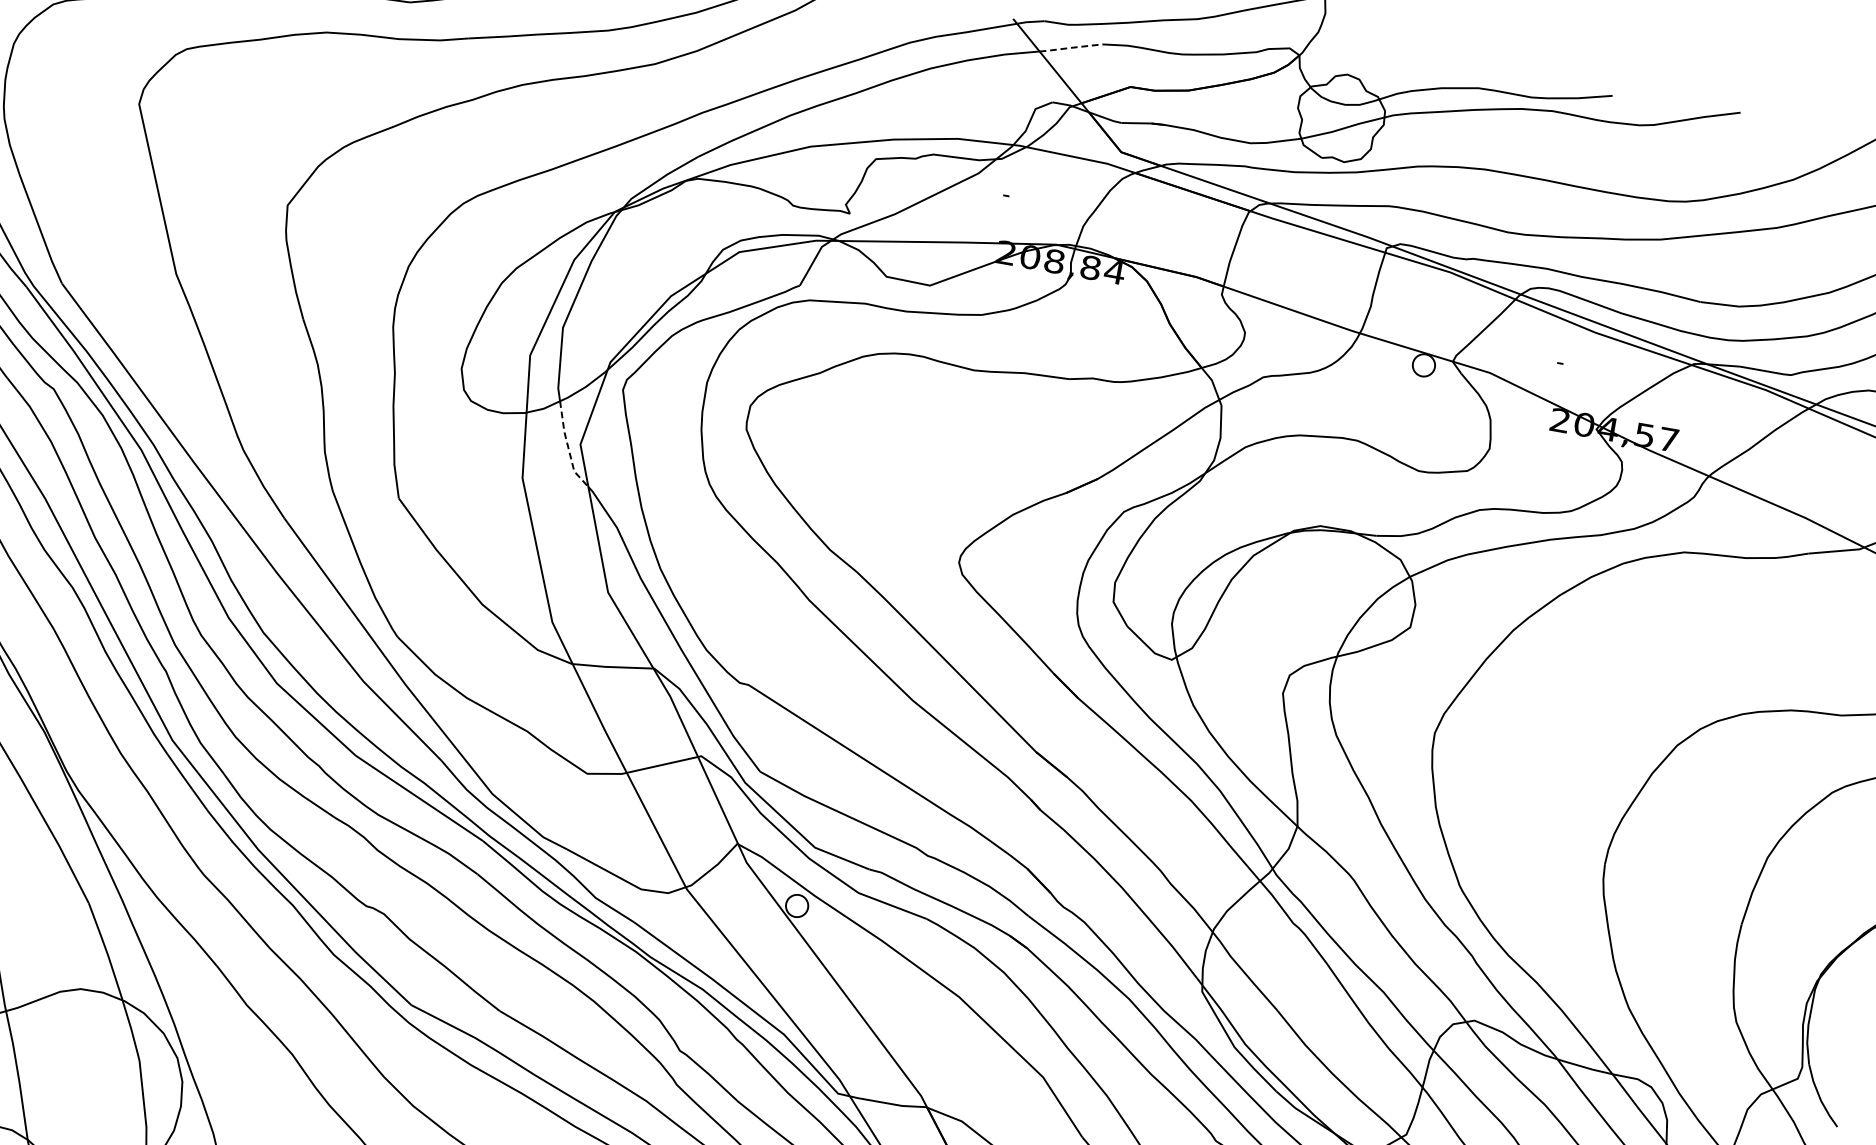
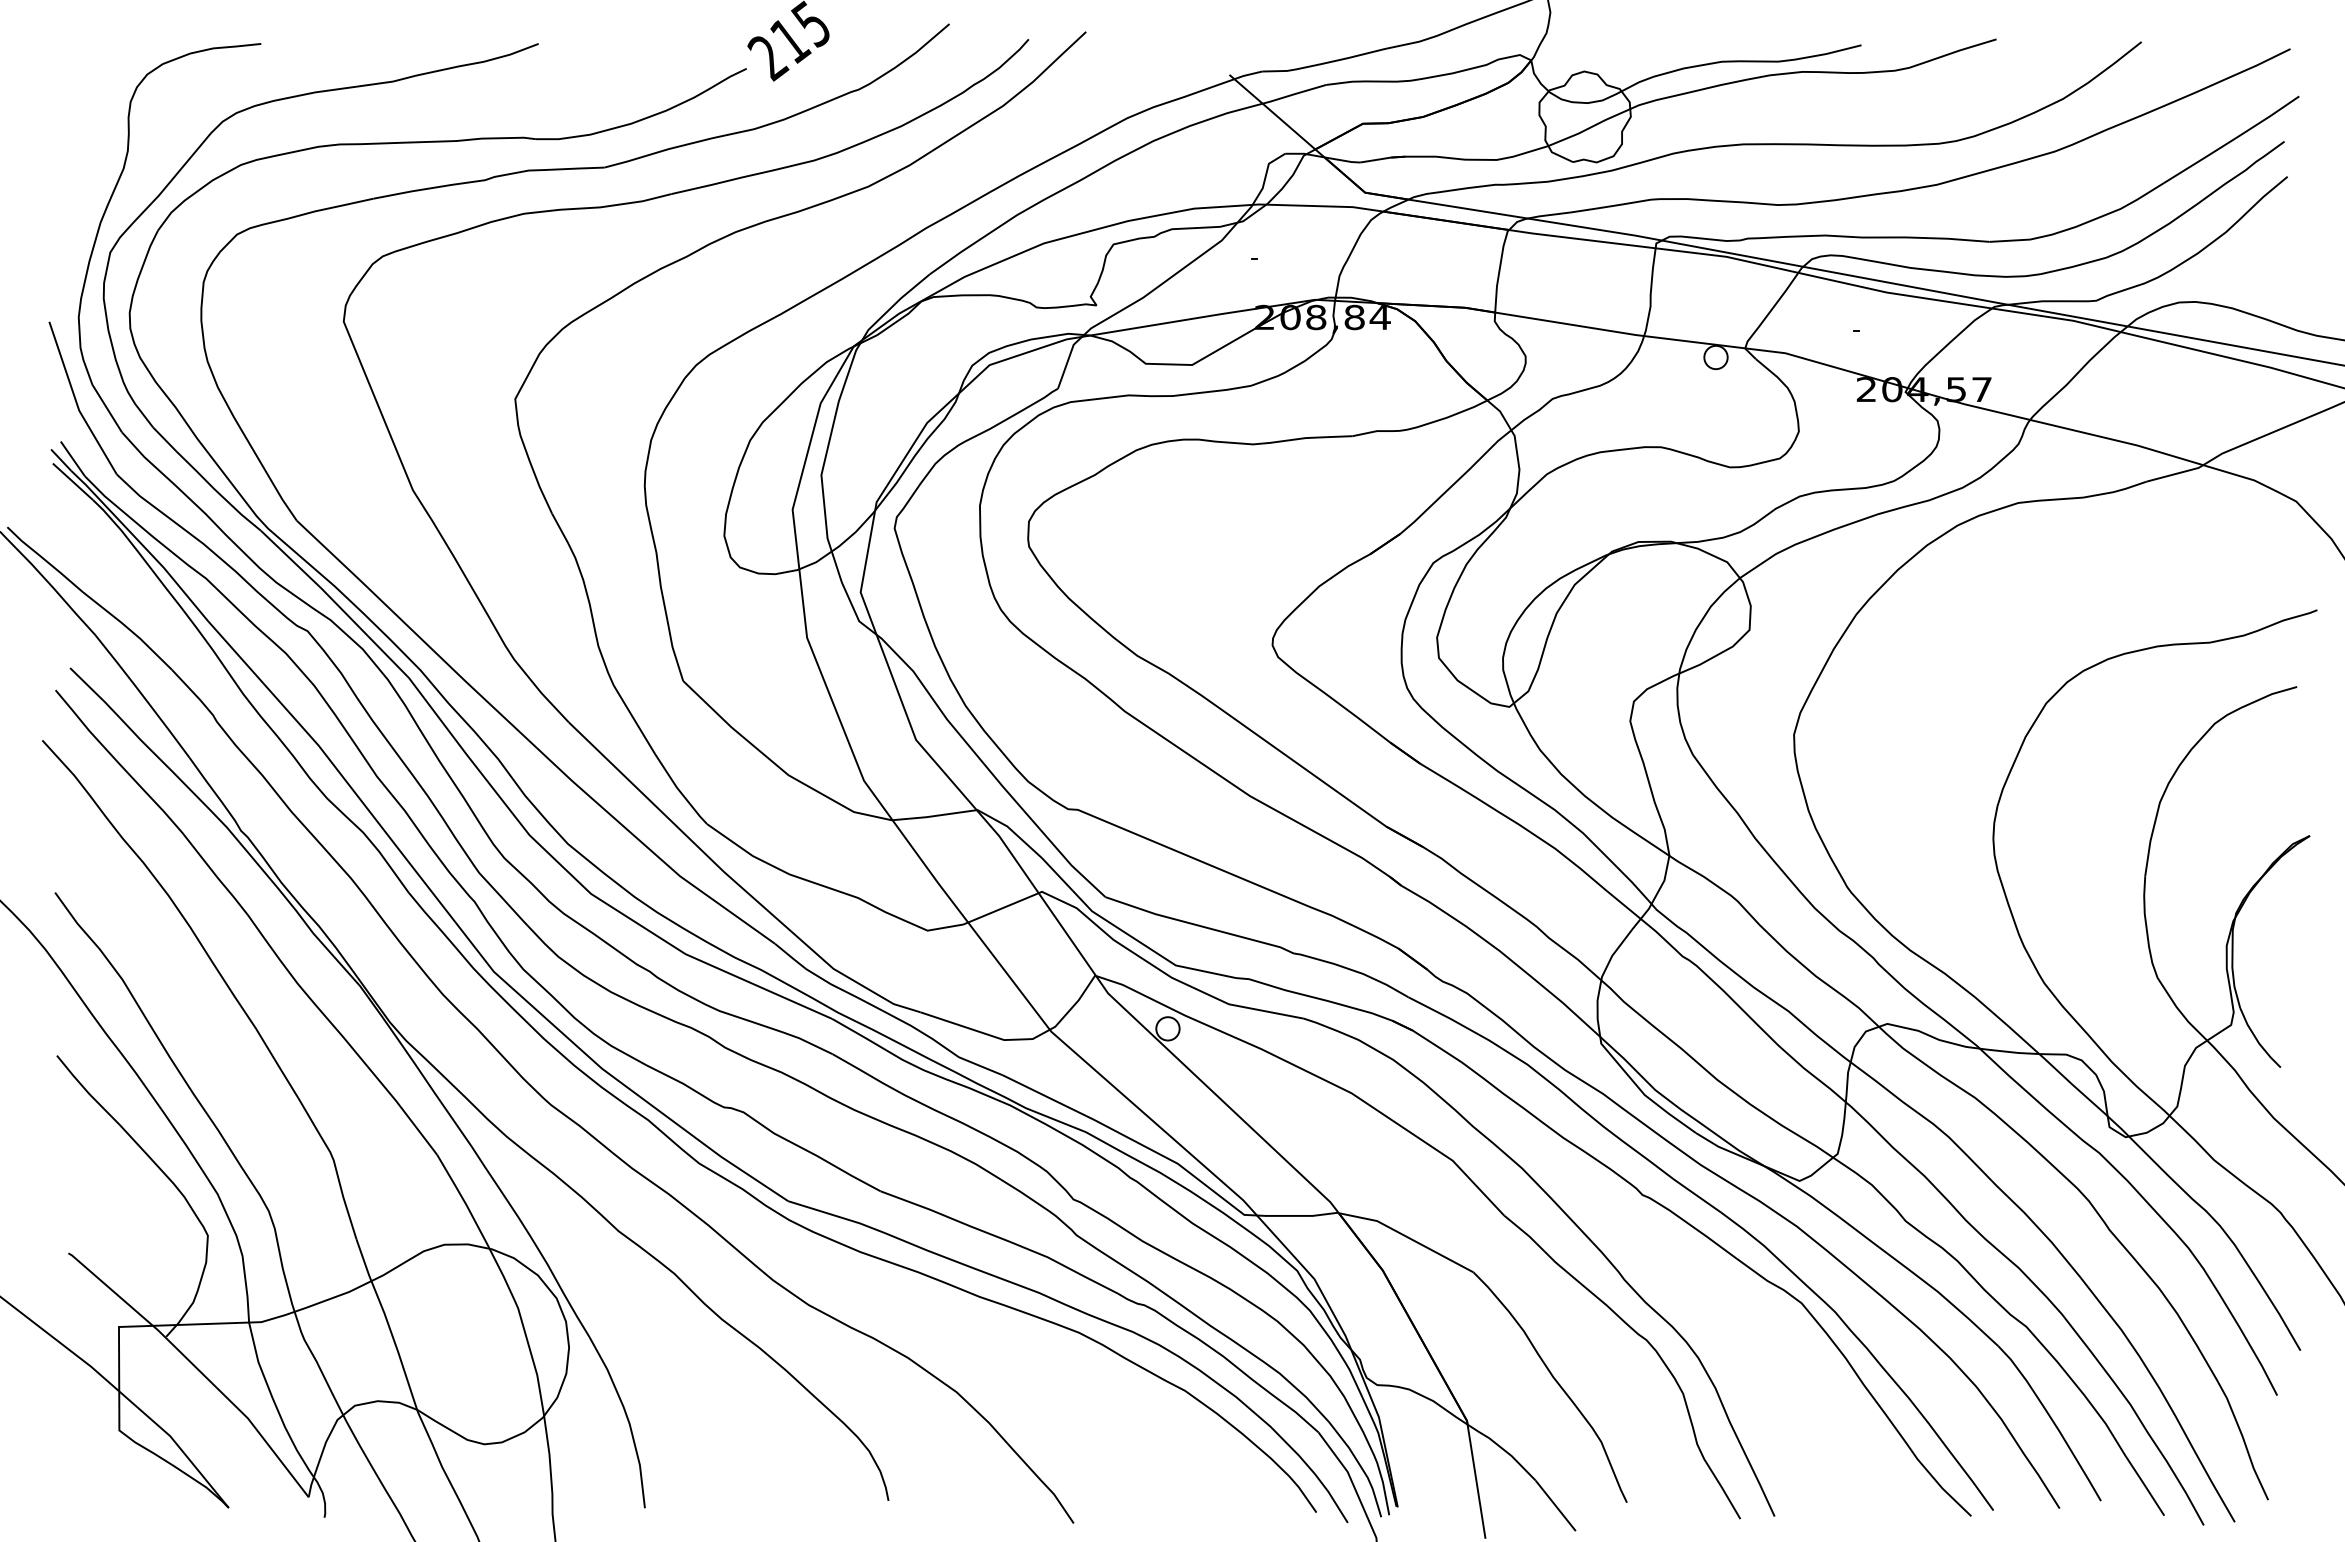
line: (1071, 48) -> (1294, 94), dashed -> solid
line: (568, 446) -> (848, 596), dashed -> solid

